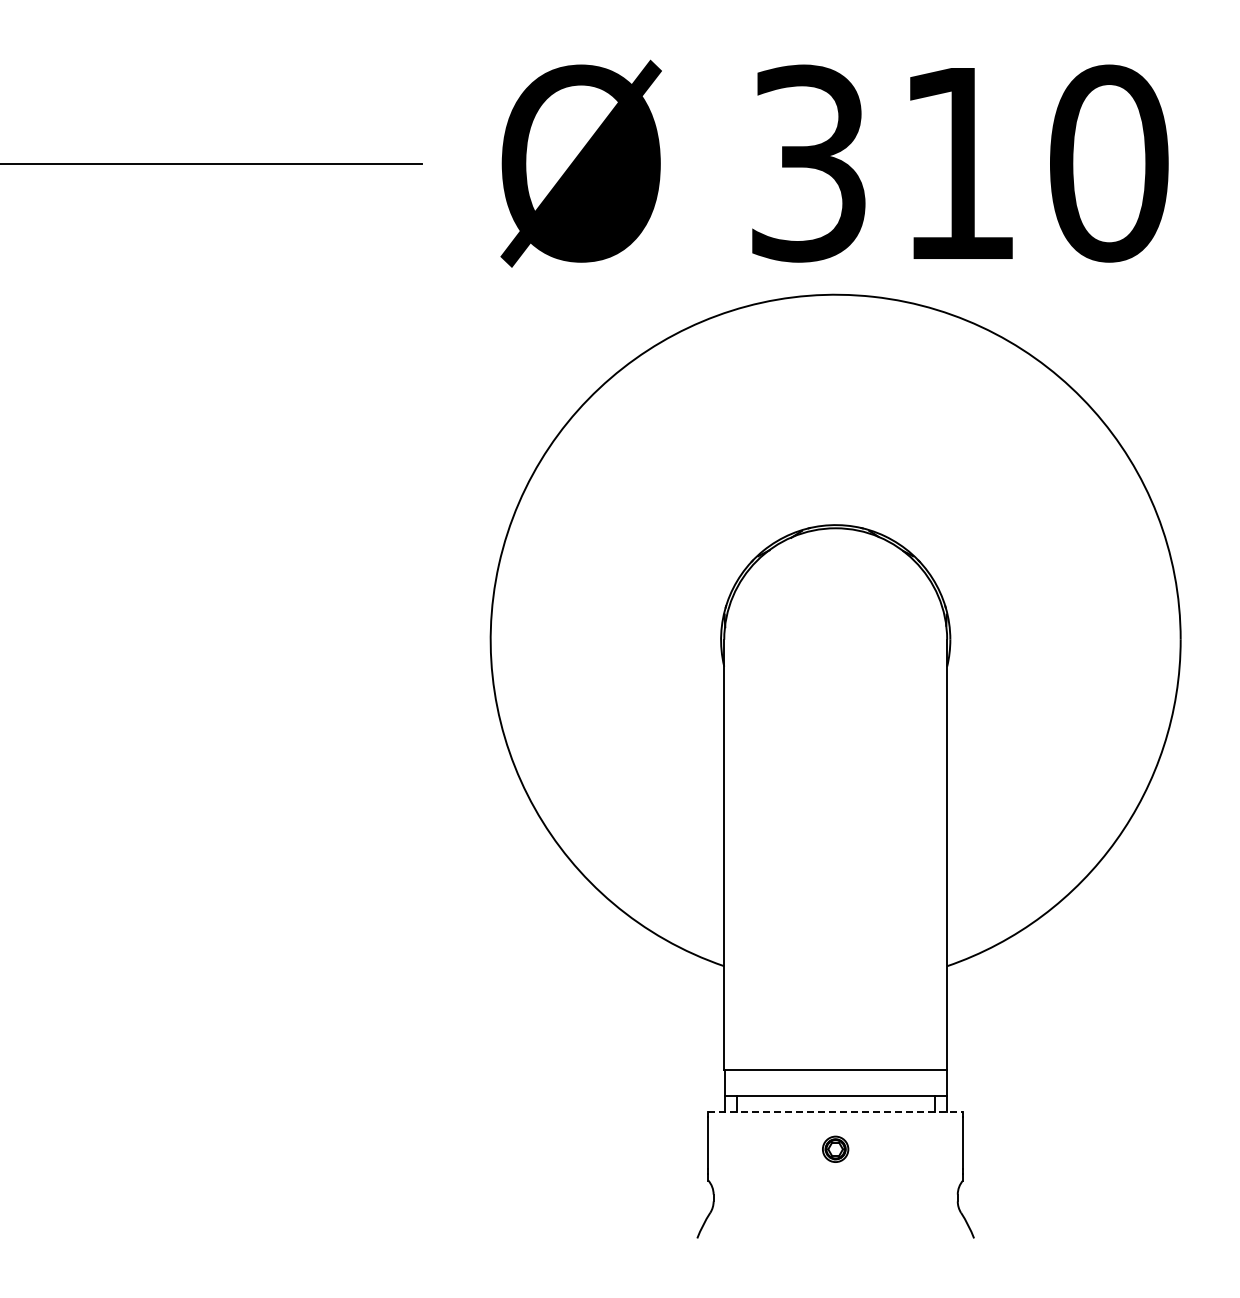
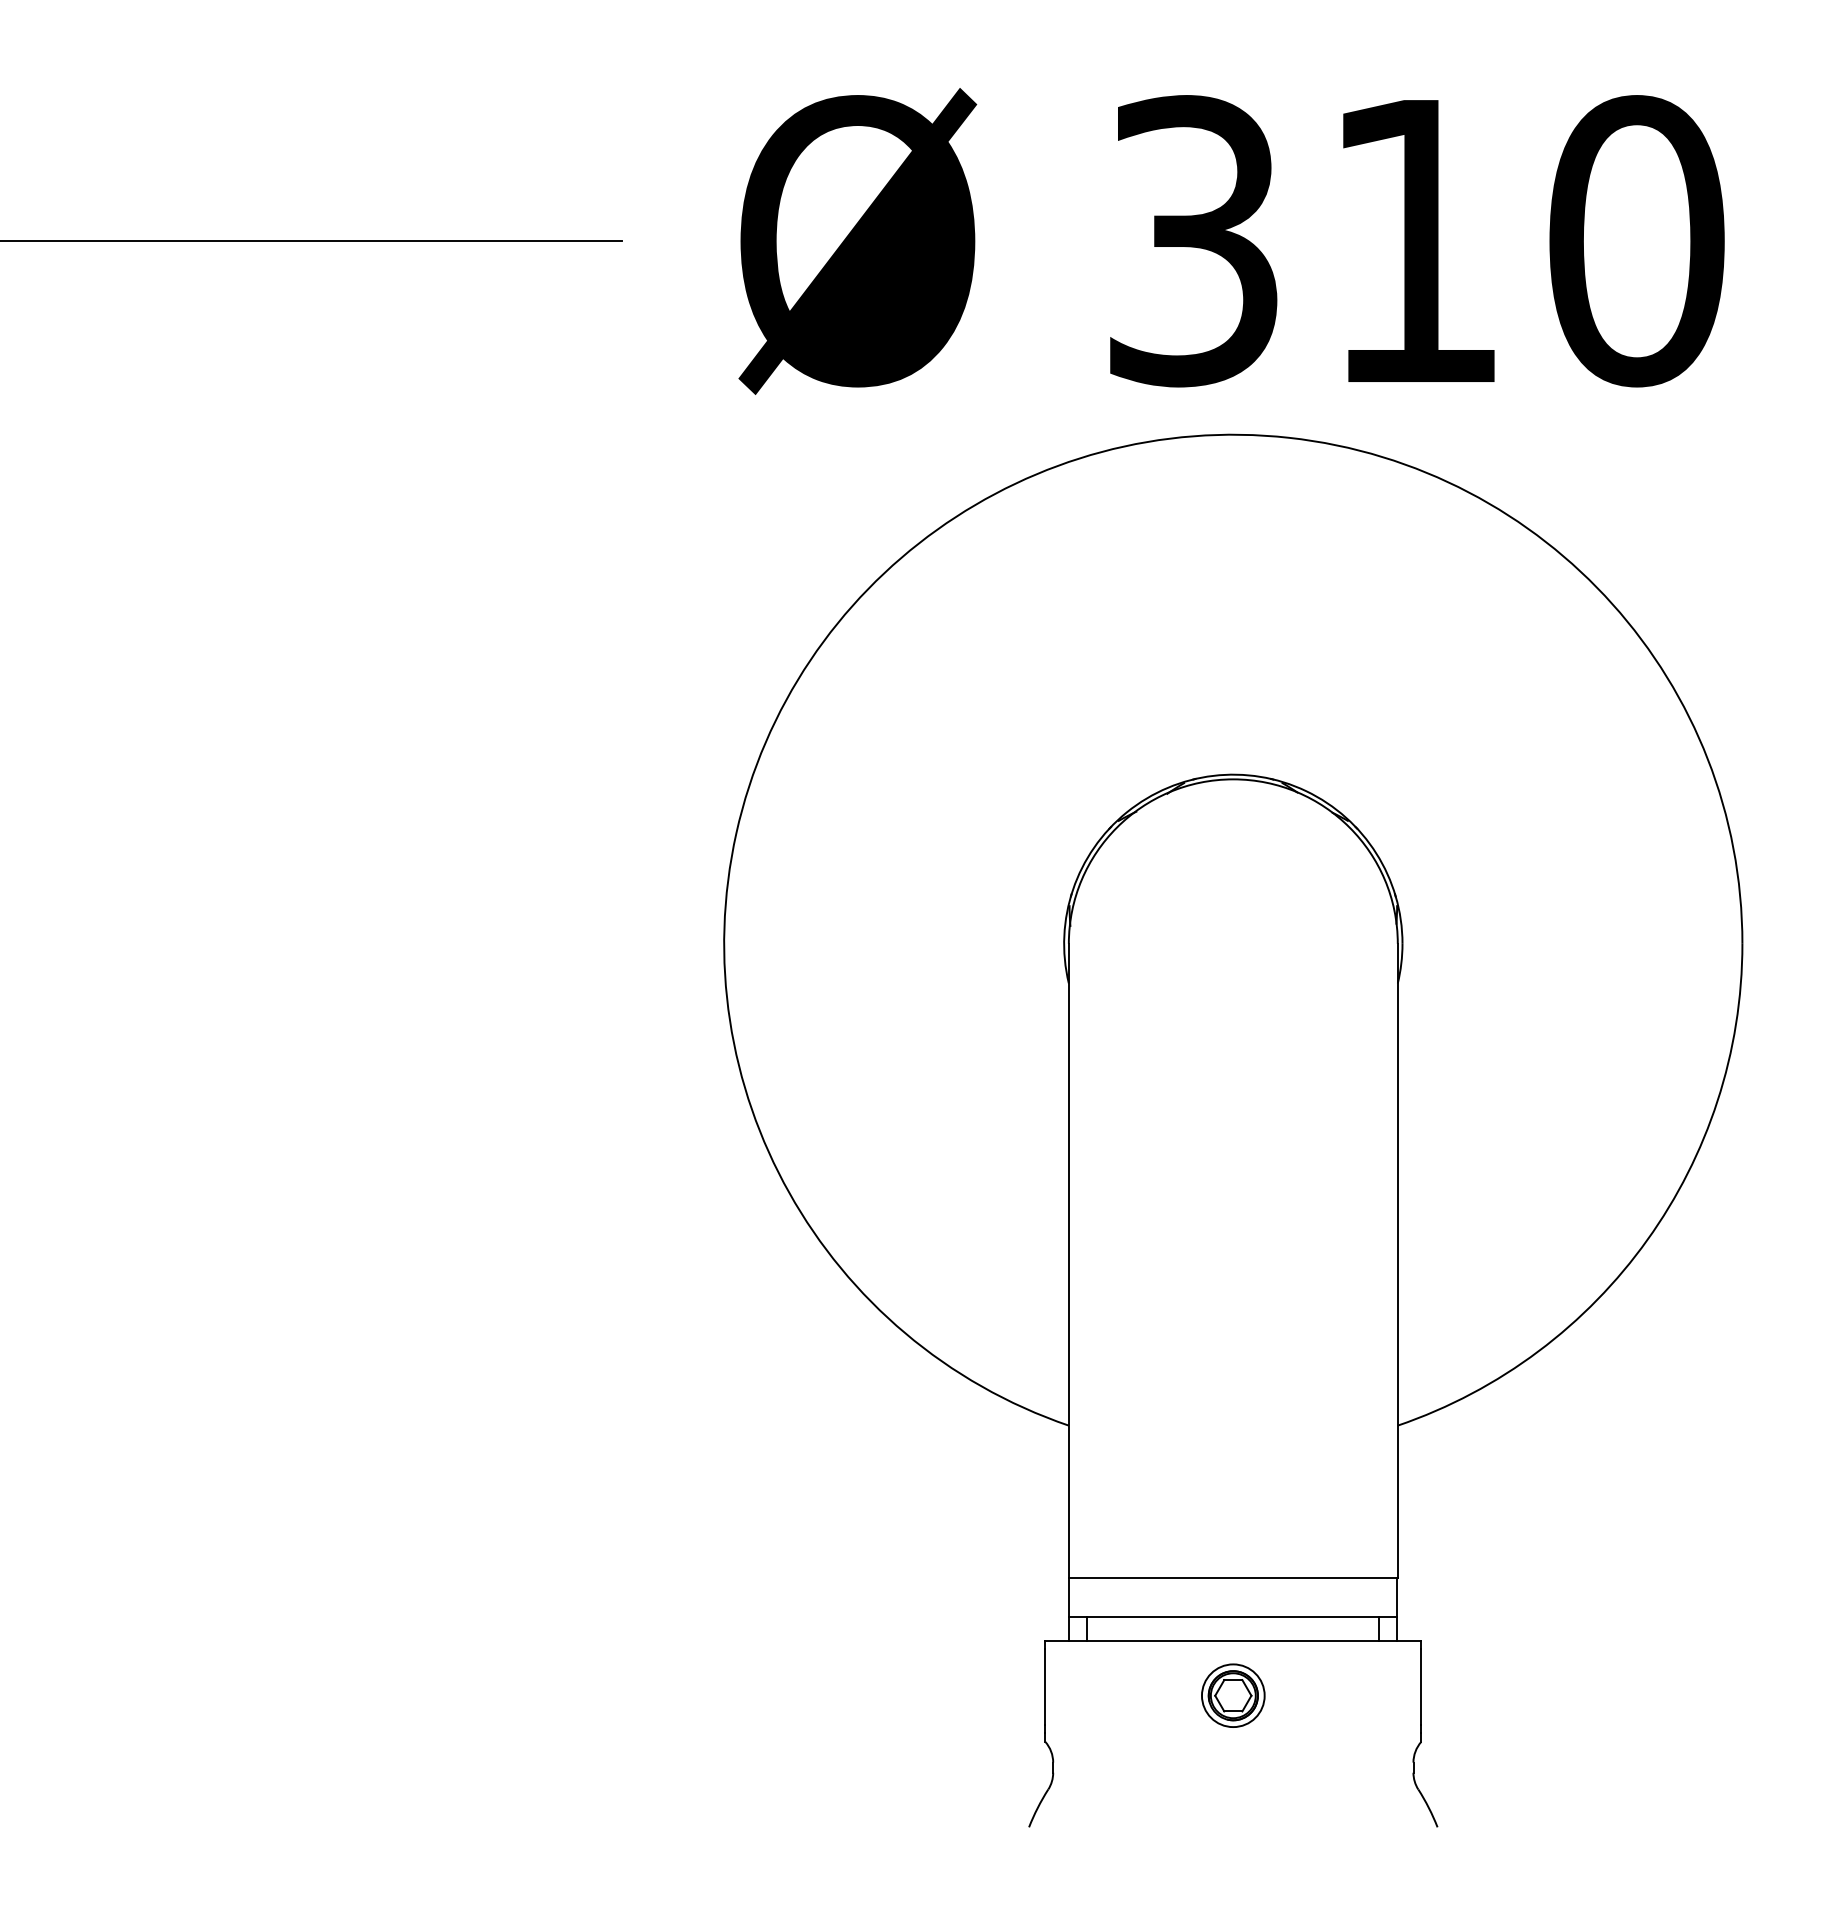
line: (836, 1112) -> (1234, 1641), dashed -> solid
part: (835, 1149) -> (1233, 1696), size x1.67

